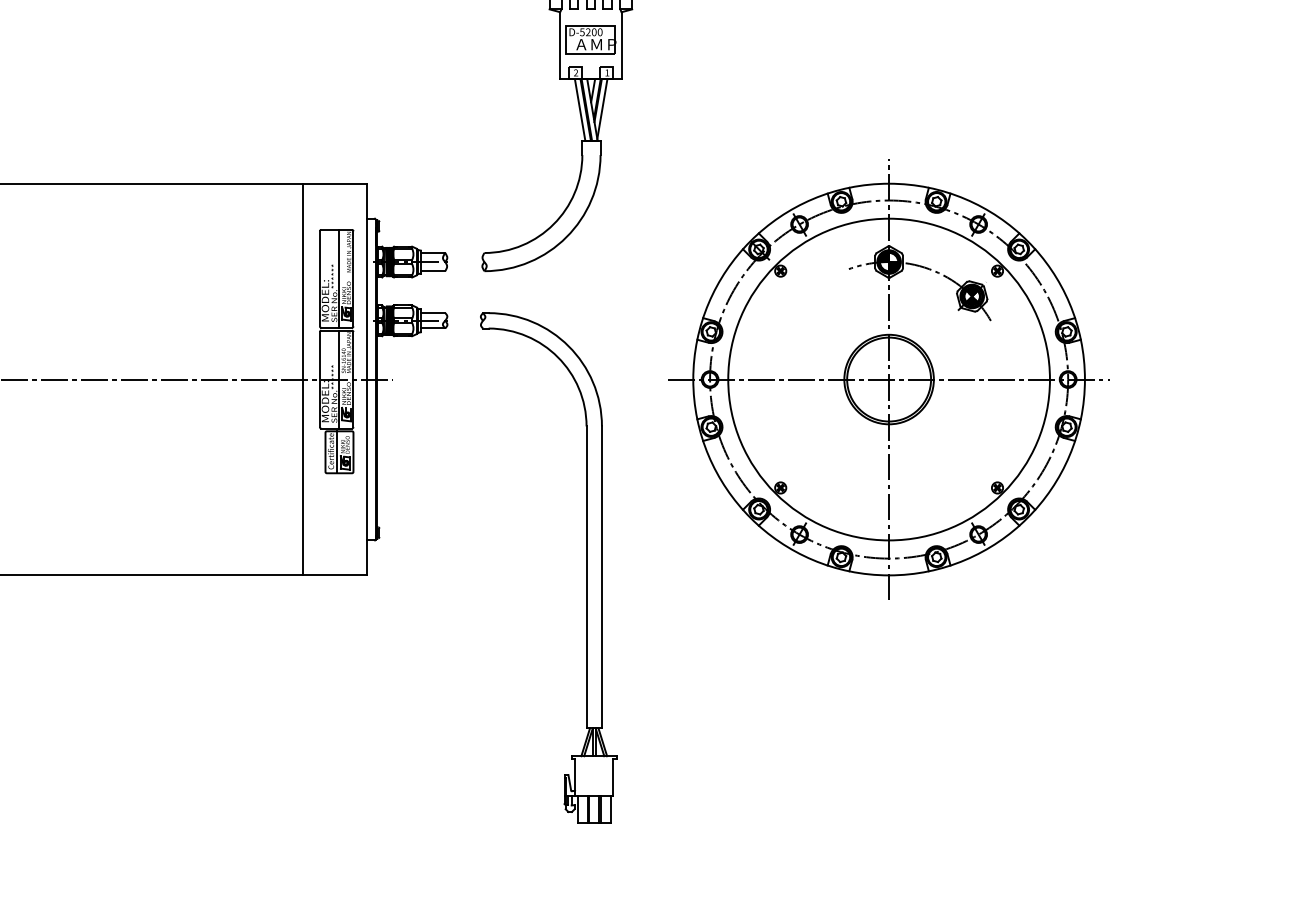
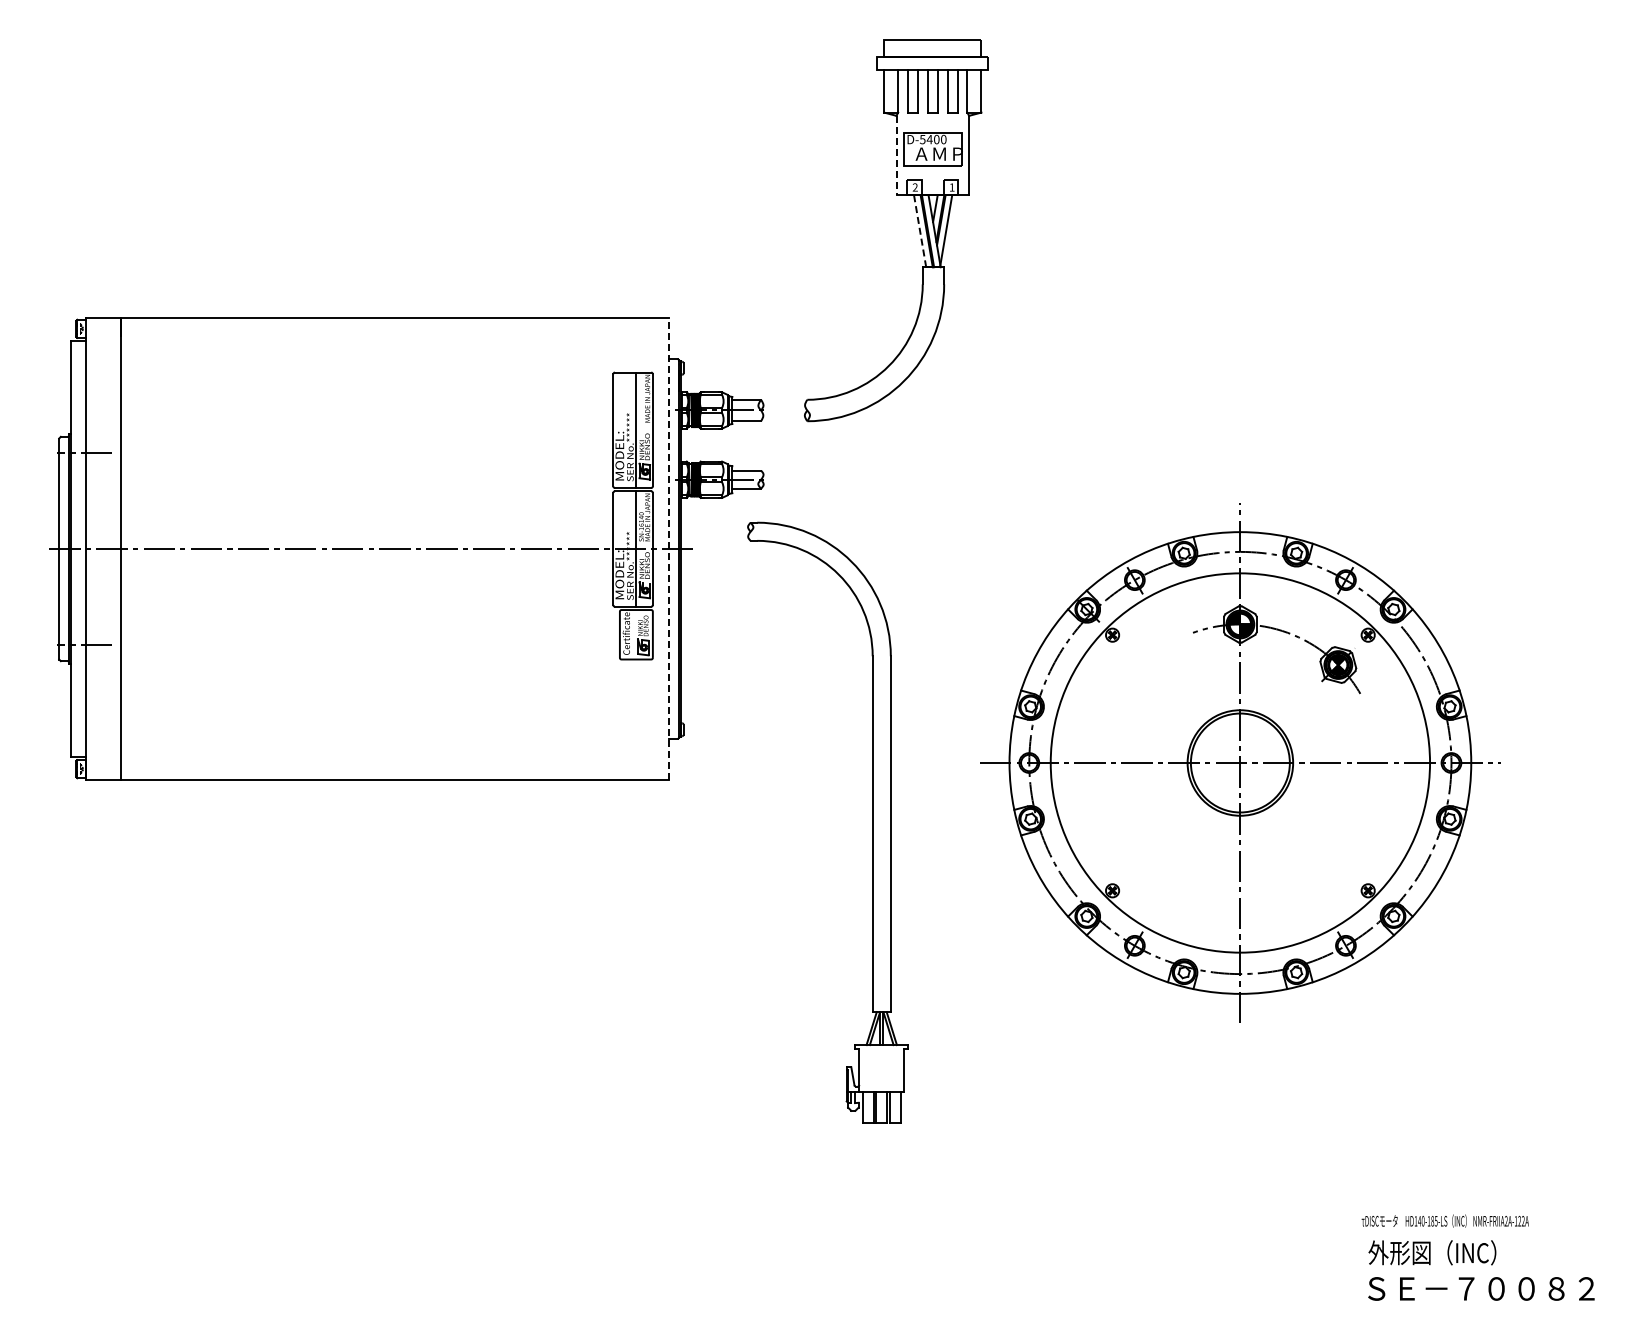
text: (588, 32) -> (929, 139), D-5200 -> D-5400
line: (560, 45) -> (896, 155), solid -> dashed
line: (580, 110) -> (920, 231), solid -> dashed
line: (303, 379) -> (593, 548), removed
line: (367, 379) -> (669, 549), solid -> dashed
part: (889, 379) -> (1240, 762), moved
line: (337, 452) -> (633, 634), removed
part: (586, 567) -> (872, 822), moved

